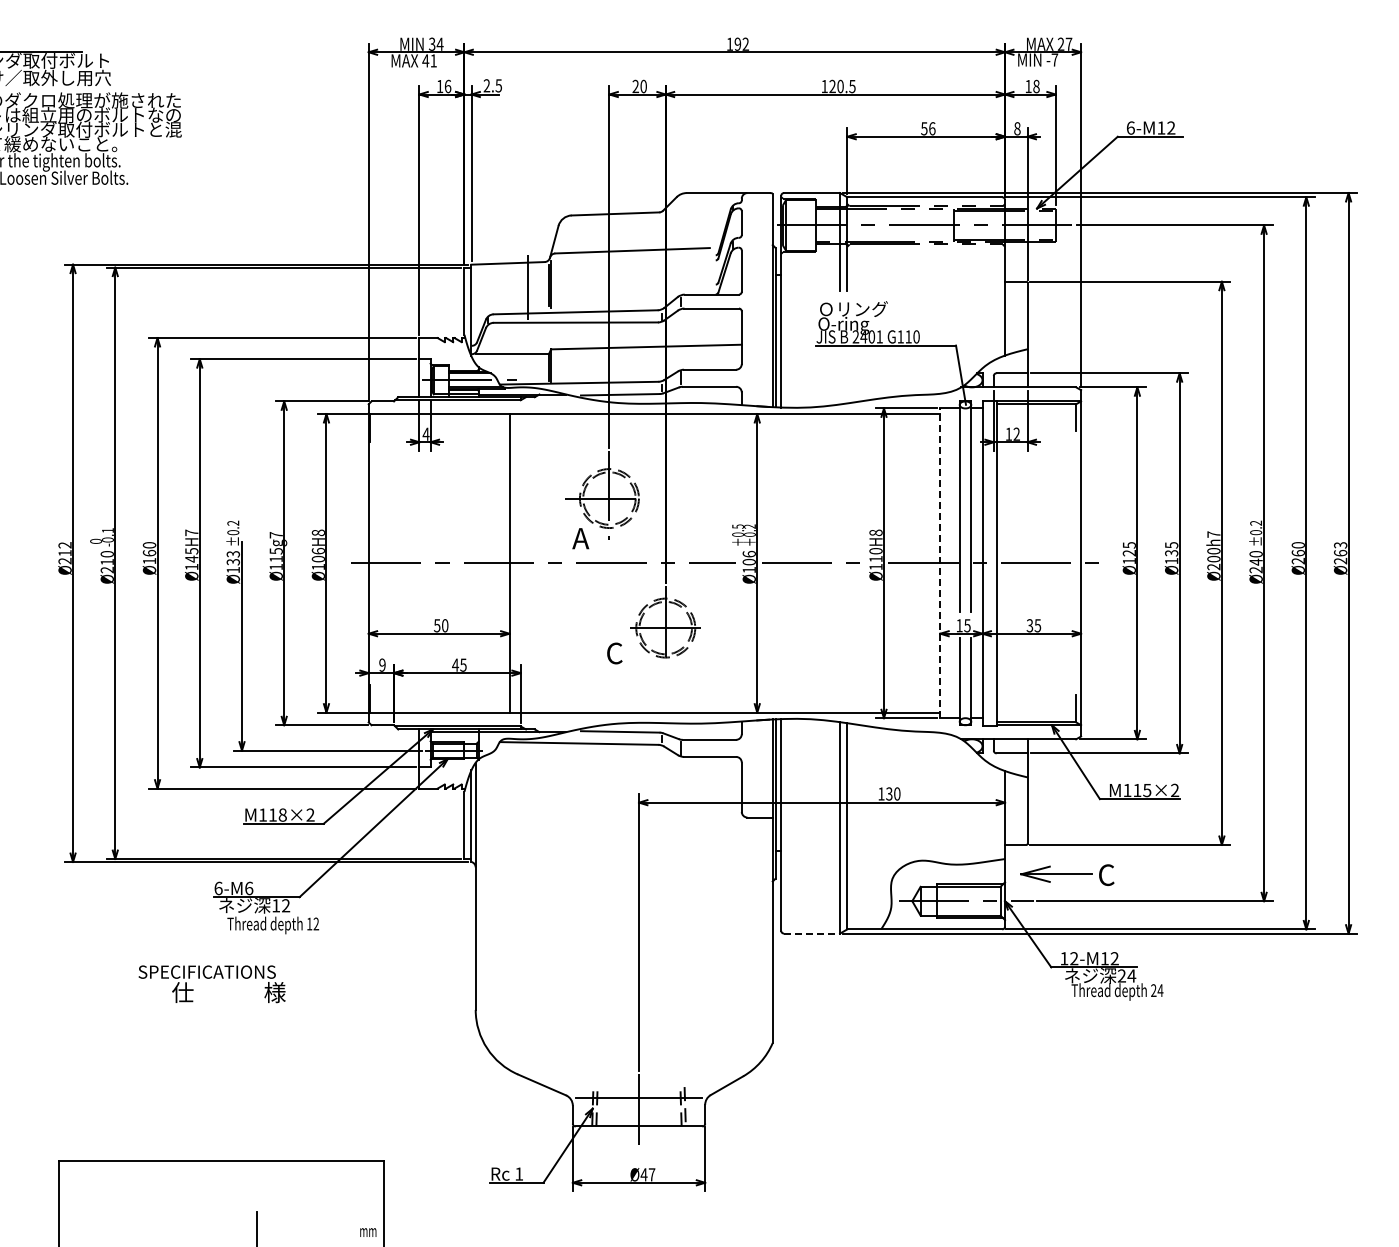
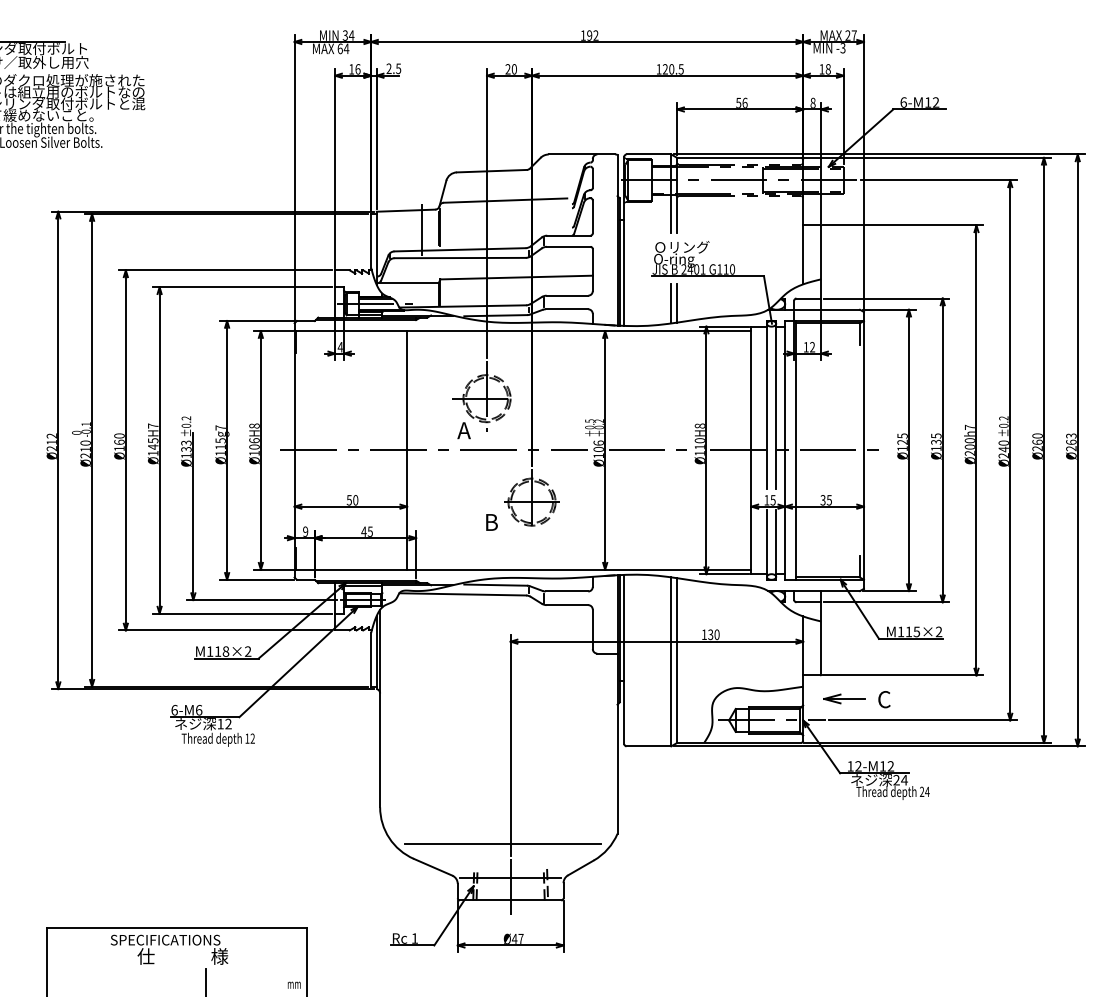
text: (1054, 59) -> (842, 47), -7 -> -3
text: (429, 60) -> (343, 48), 41 -> 64
line: (847, 378) -> (677, 302), added
line: (840, 379) -> (671, 303), added
line: (940, 563) -> (751, 450), dashed -> solid
text: (614, 653) -> (491, 522), C -> B
part: (1056, 874) -> (844, 699), size x0.71
line: (812, 933) -> (649, 746), dashed -> solid
text: (211, 984) -> (168, 950), moved
line: (629, 1056) -> (503, 844), added

